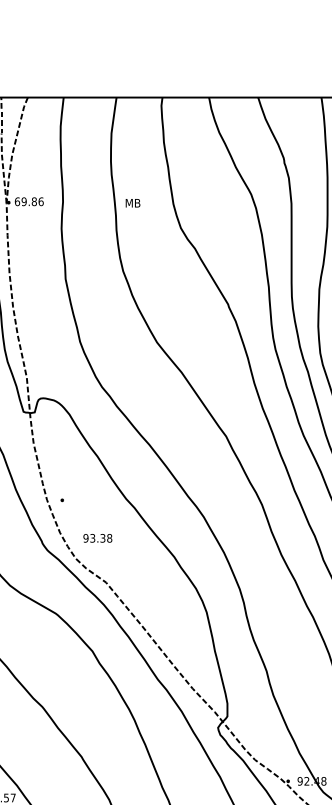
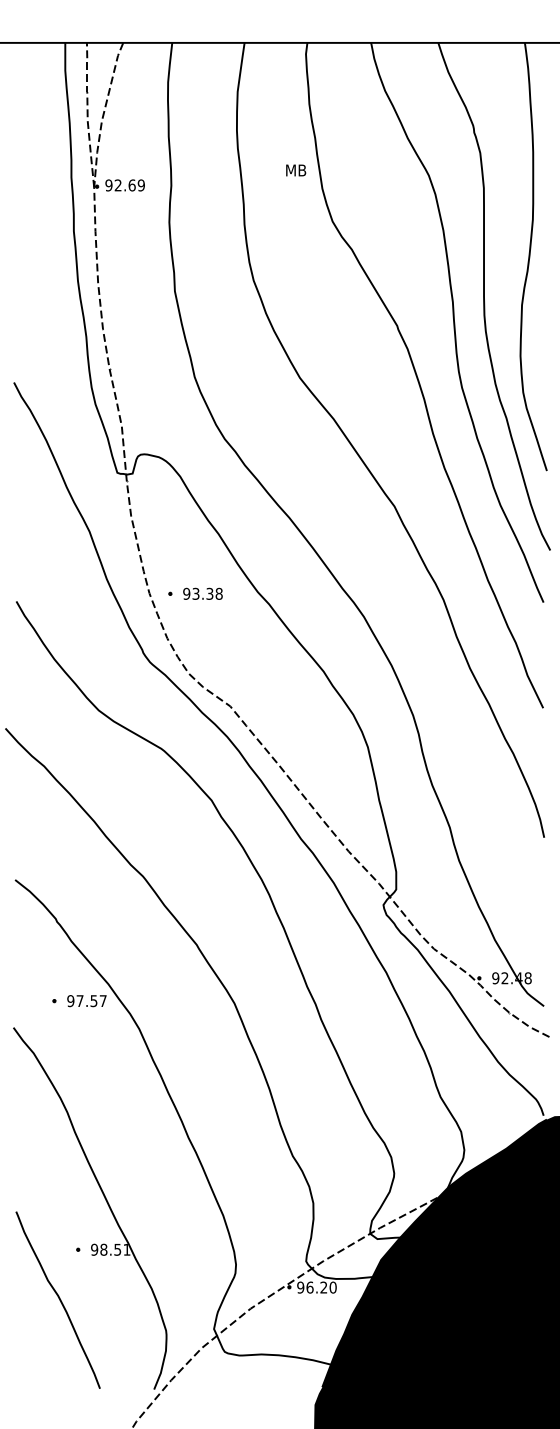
text: (29, 201) -> (125, 185), 69.86 -> 92.69
text: (133, 203) -> (296, 170), moved
text: (97, 538) -> (202, 593), moved

